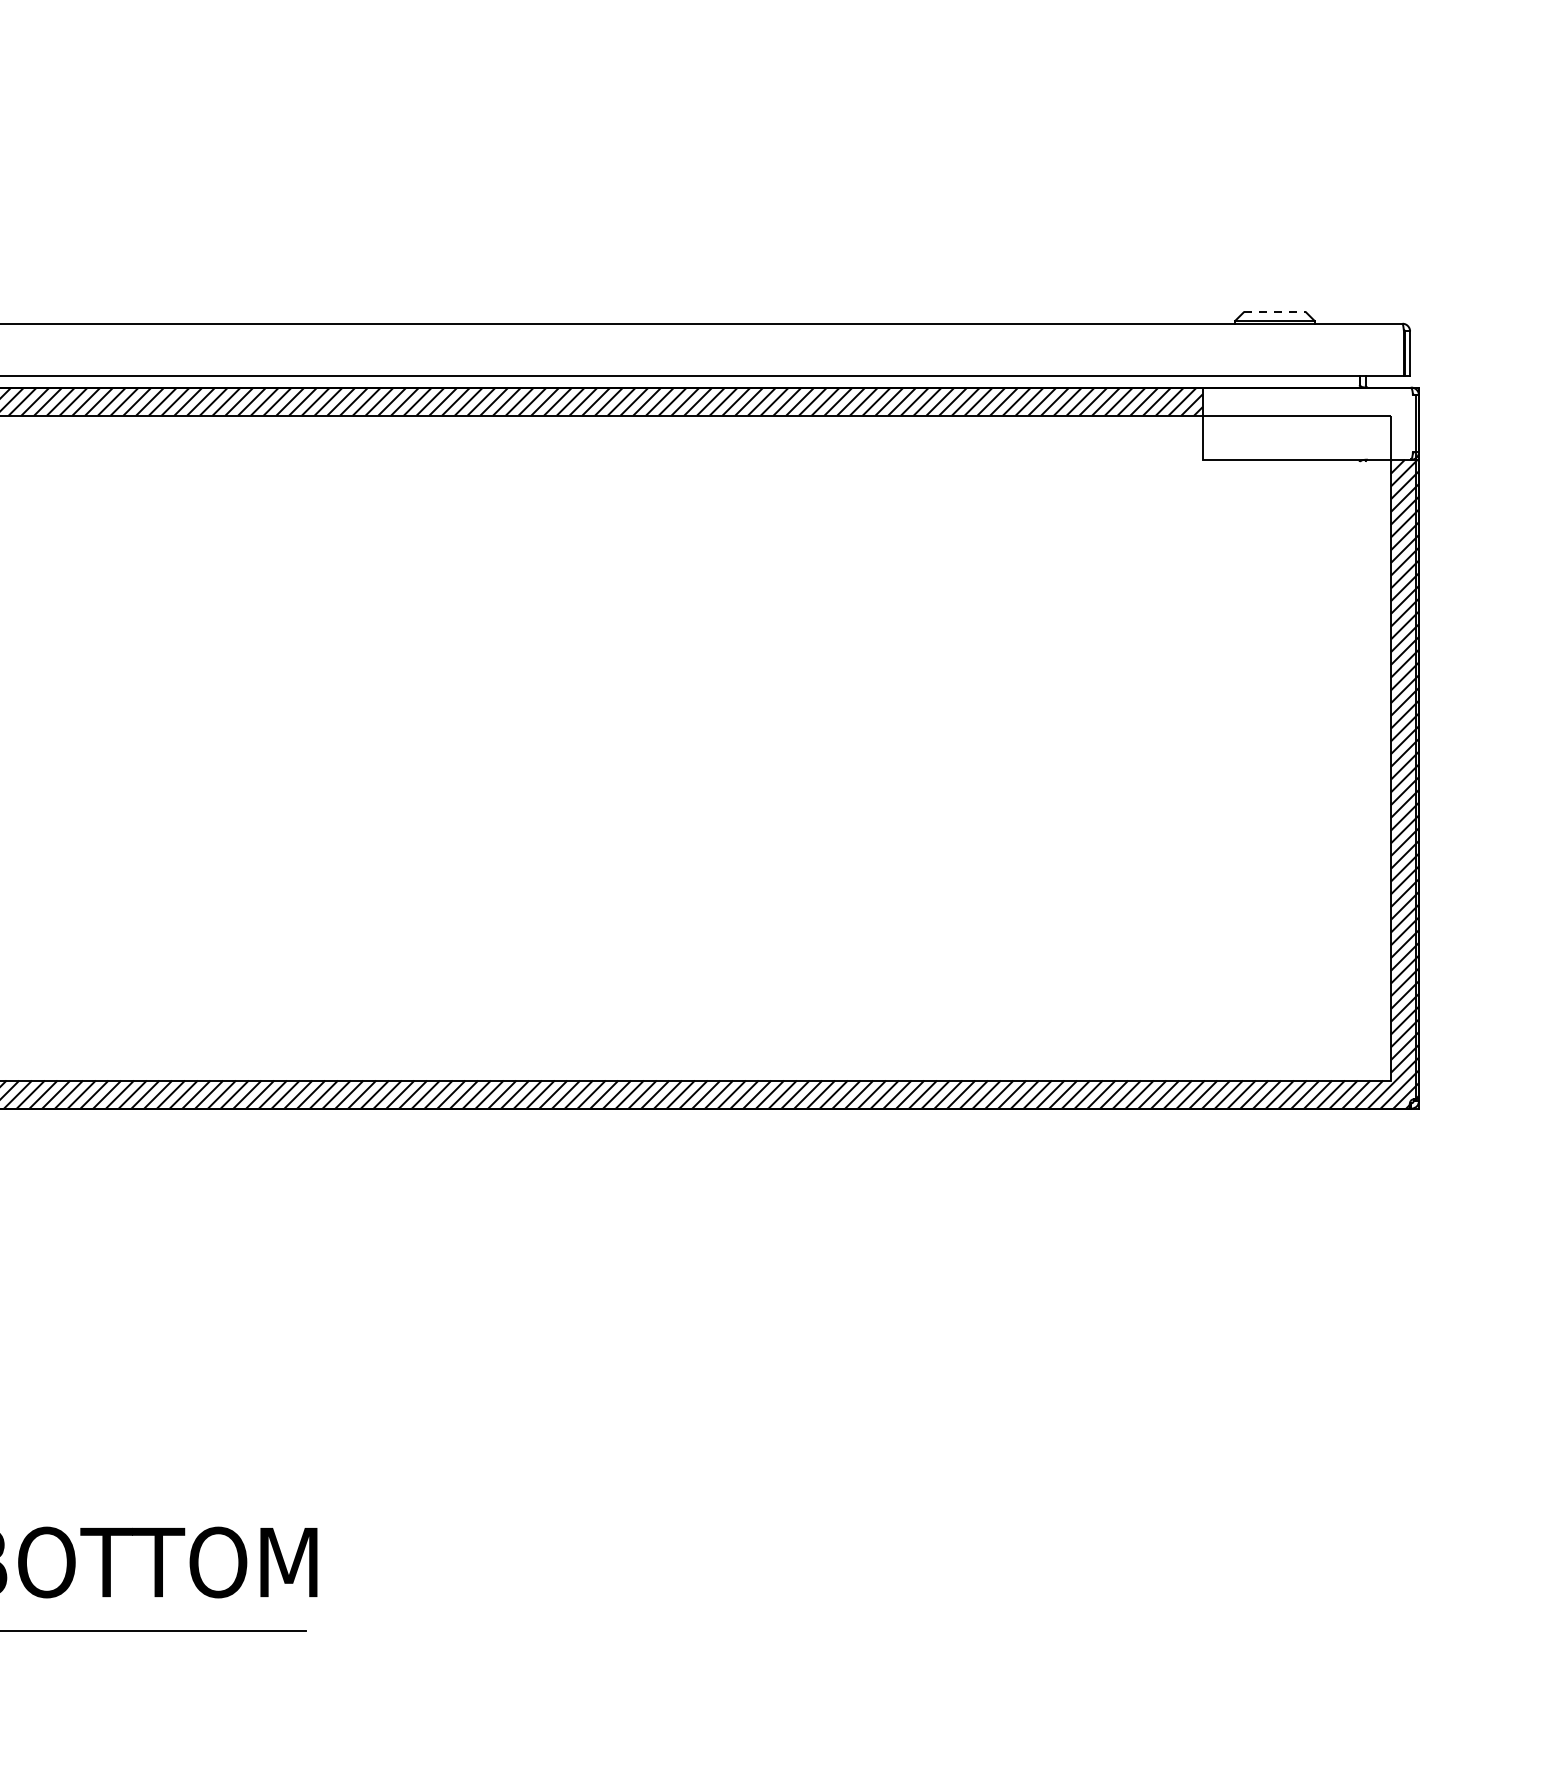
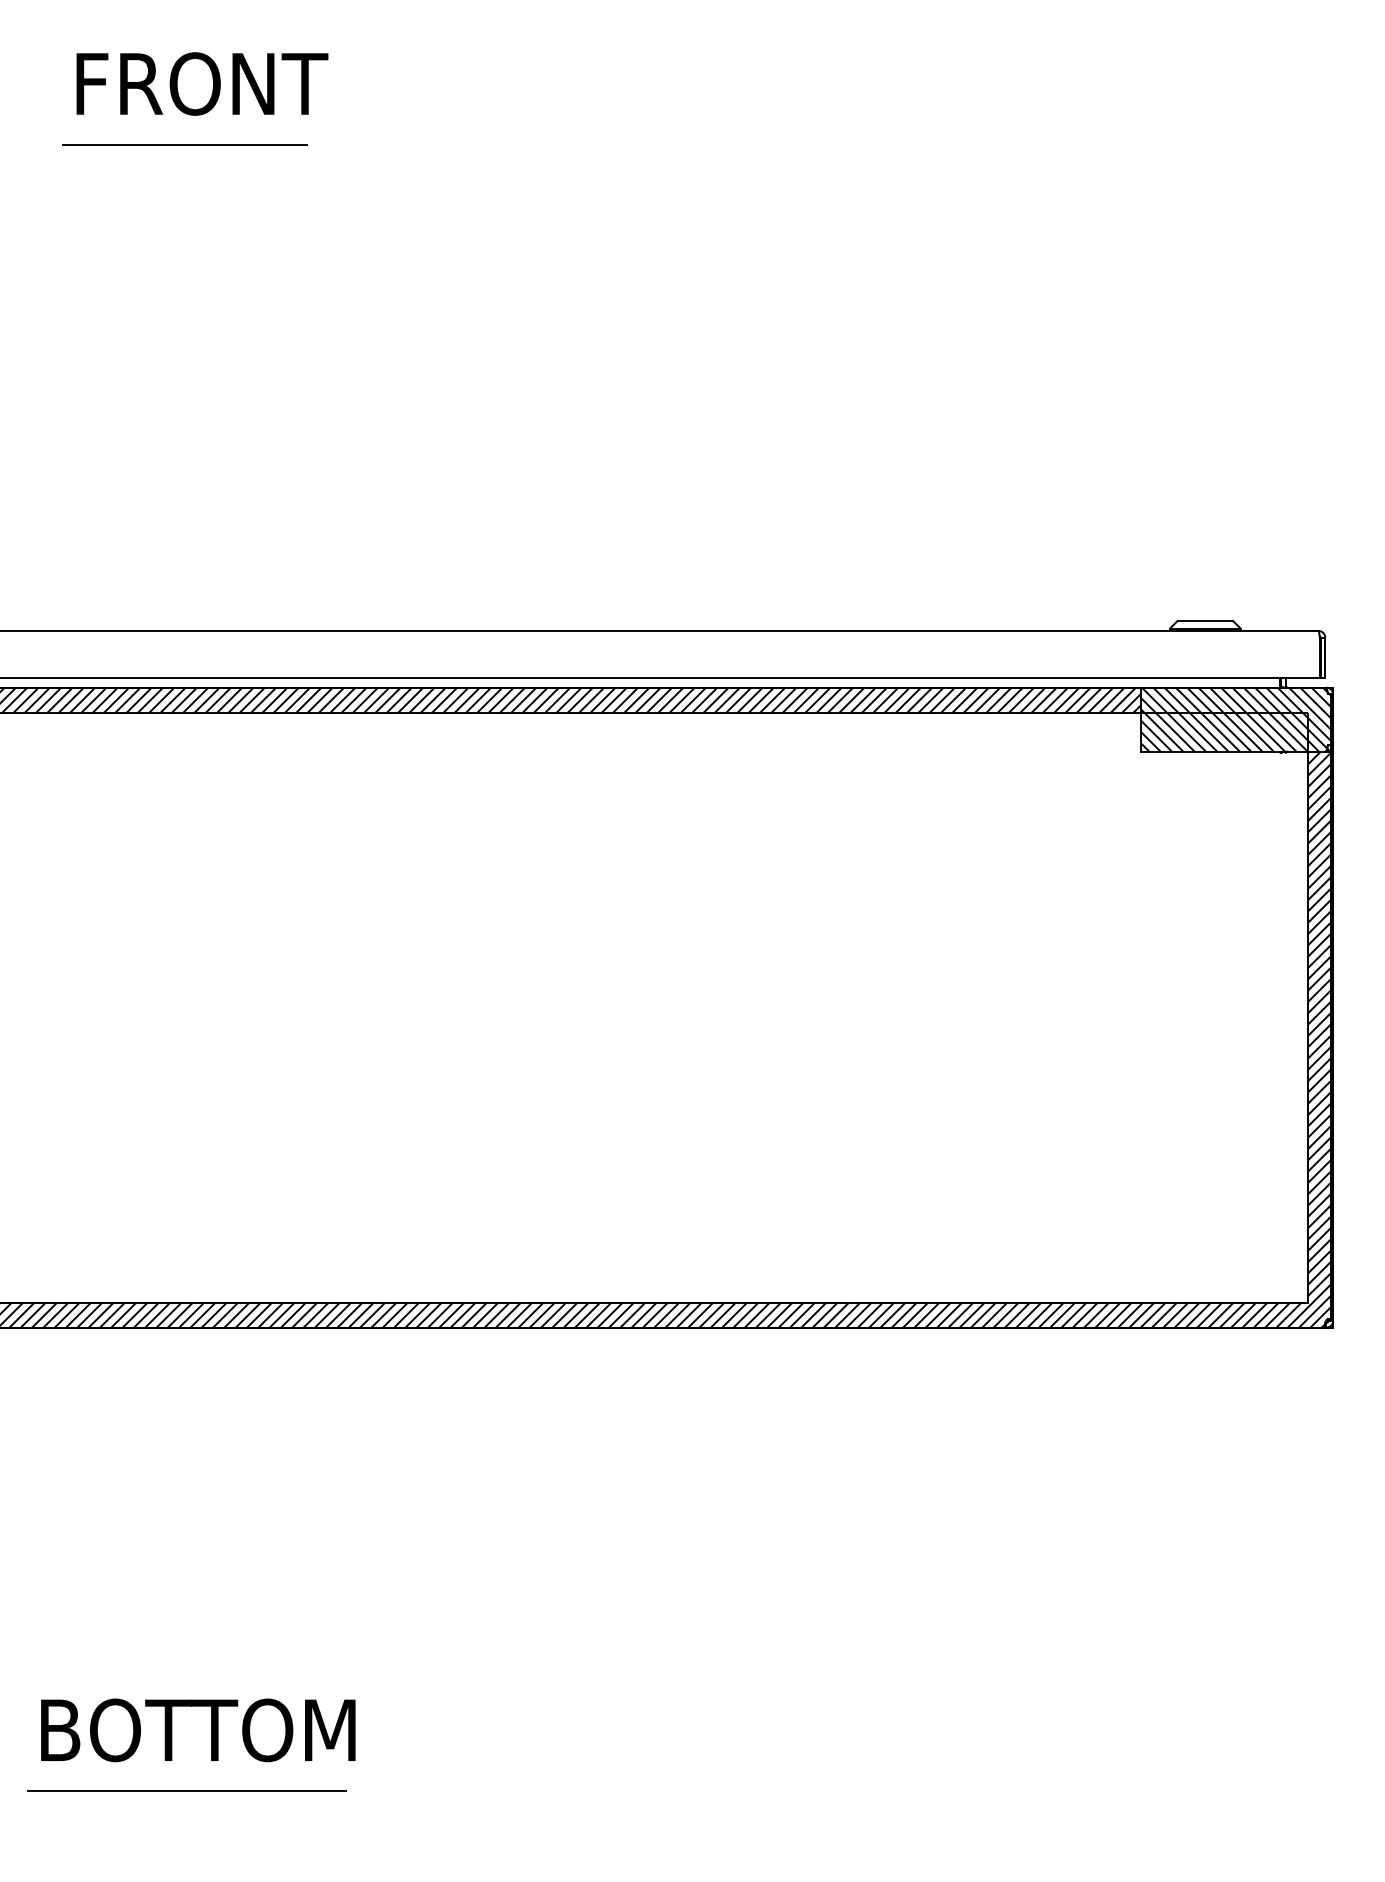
line: (1275, 311) -> (1205, 620), dashed -> solid
hatch: (1311, 423) -> (1237, 719), added

